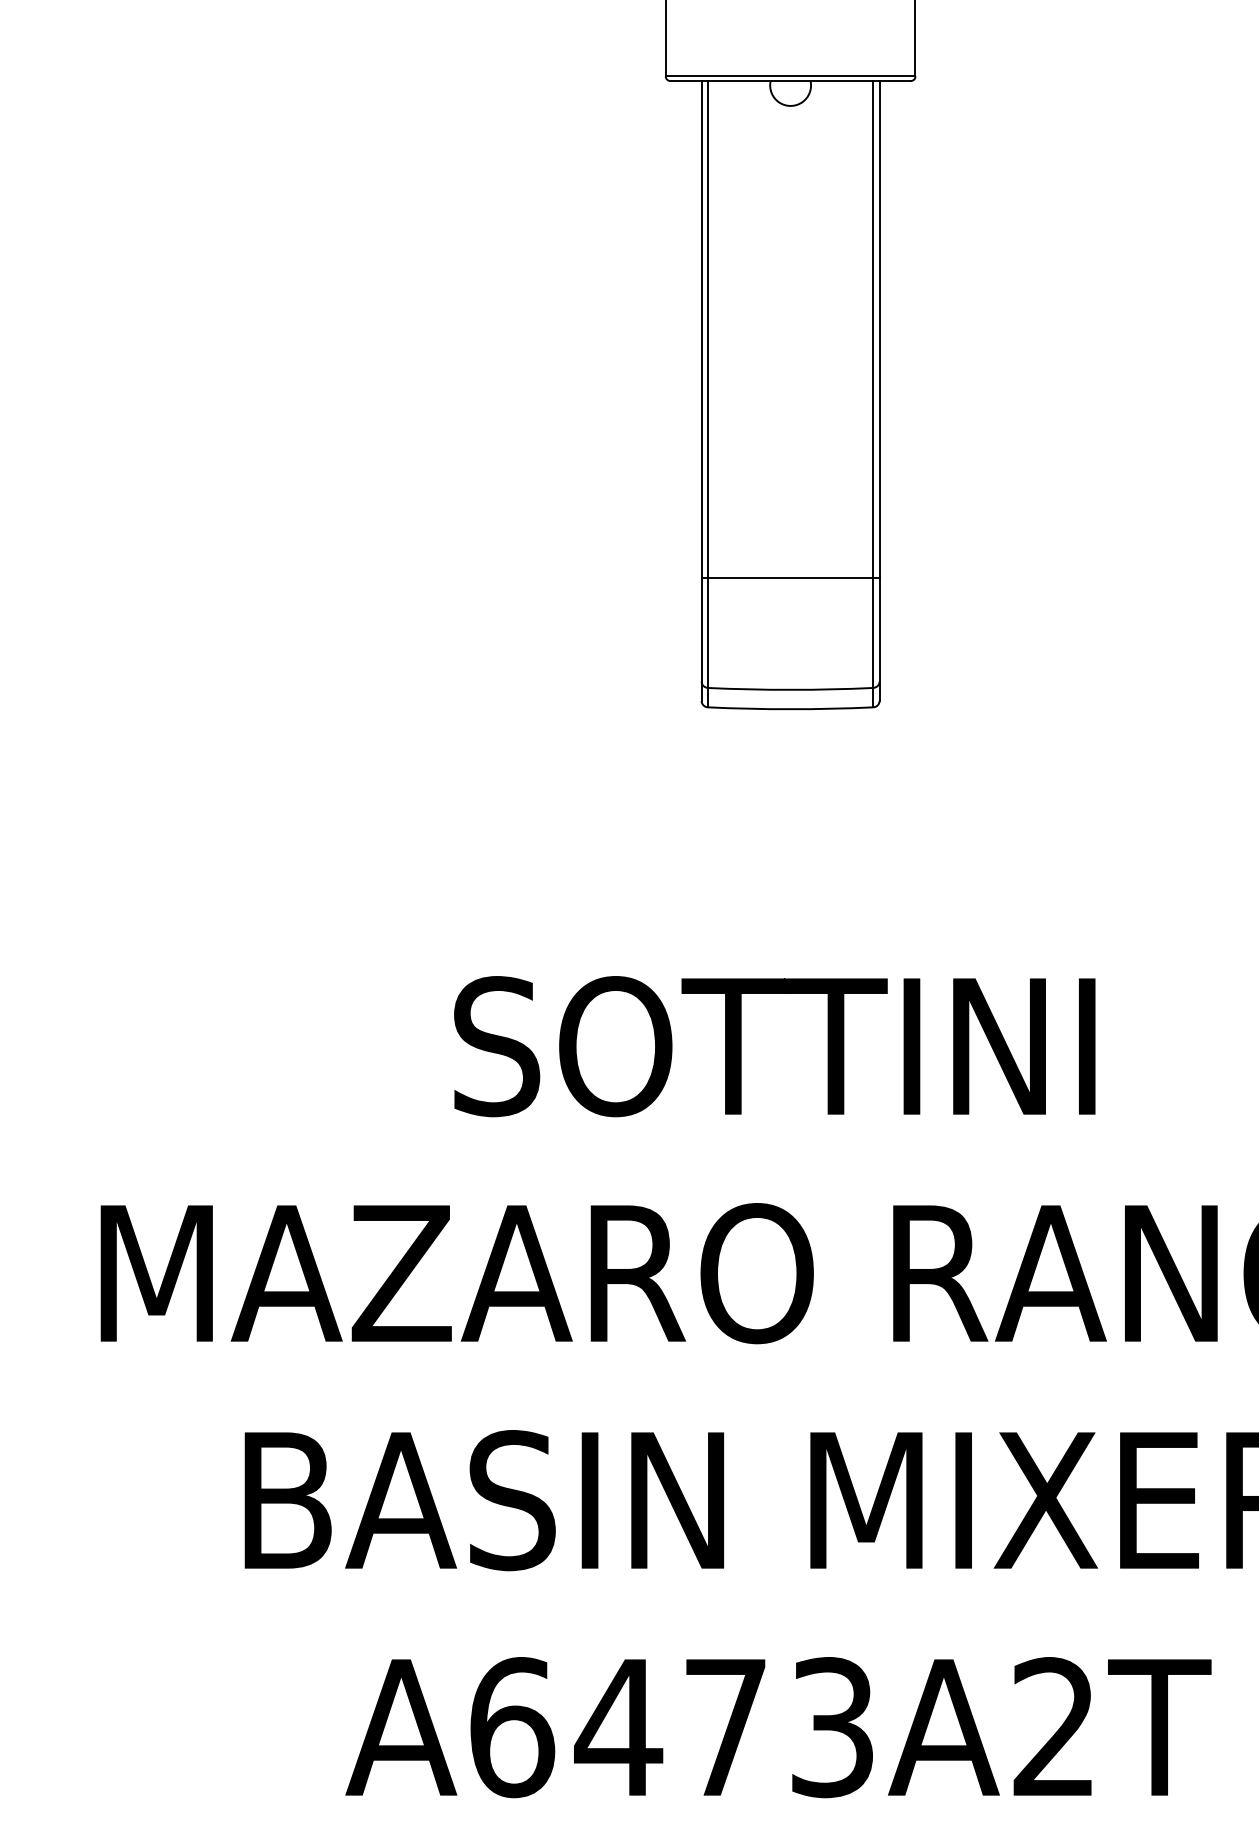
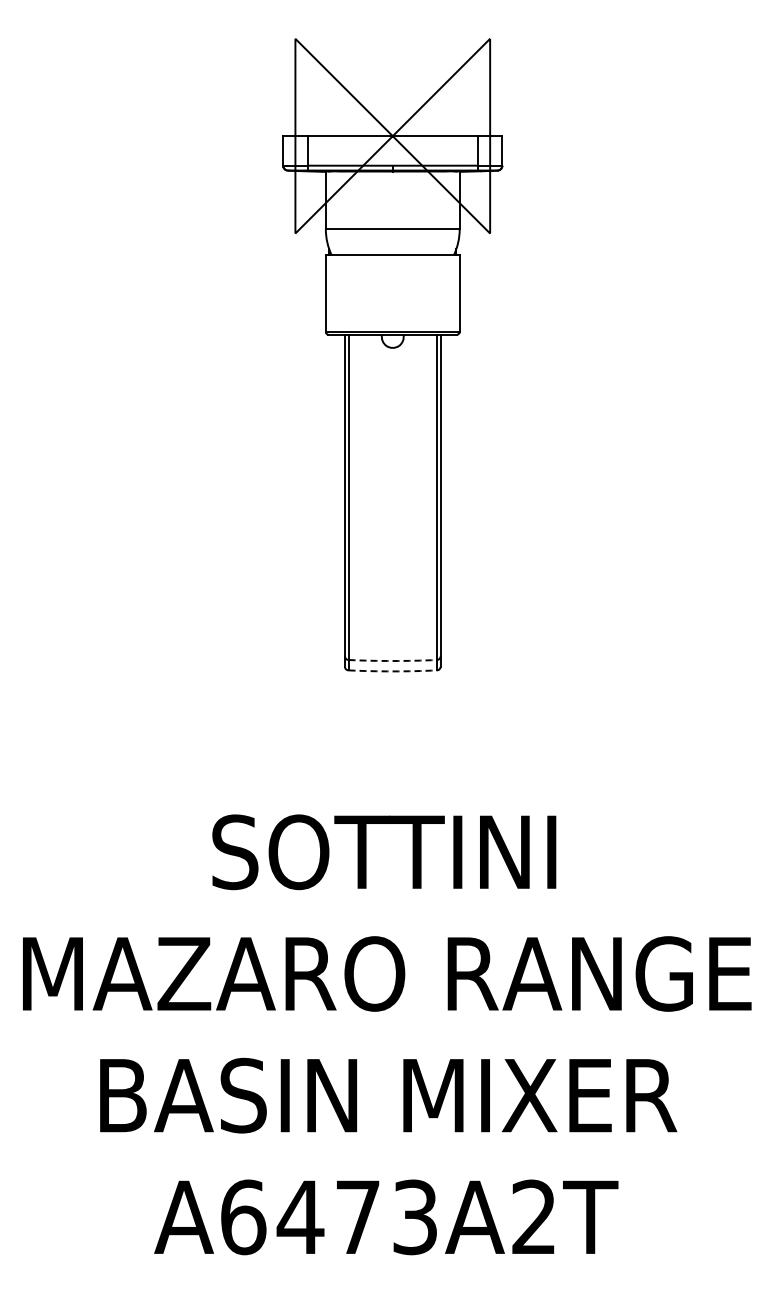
line: (790, 578) -> (392, 601), removed
arc: (790, 690) -> (392, 661), solid -> dashed
arc: (790, 709) -> (392, 671), solid -> dashed

